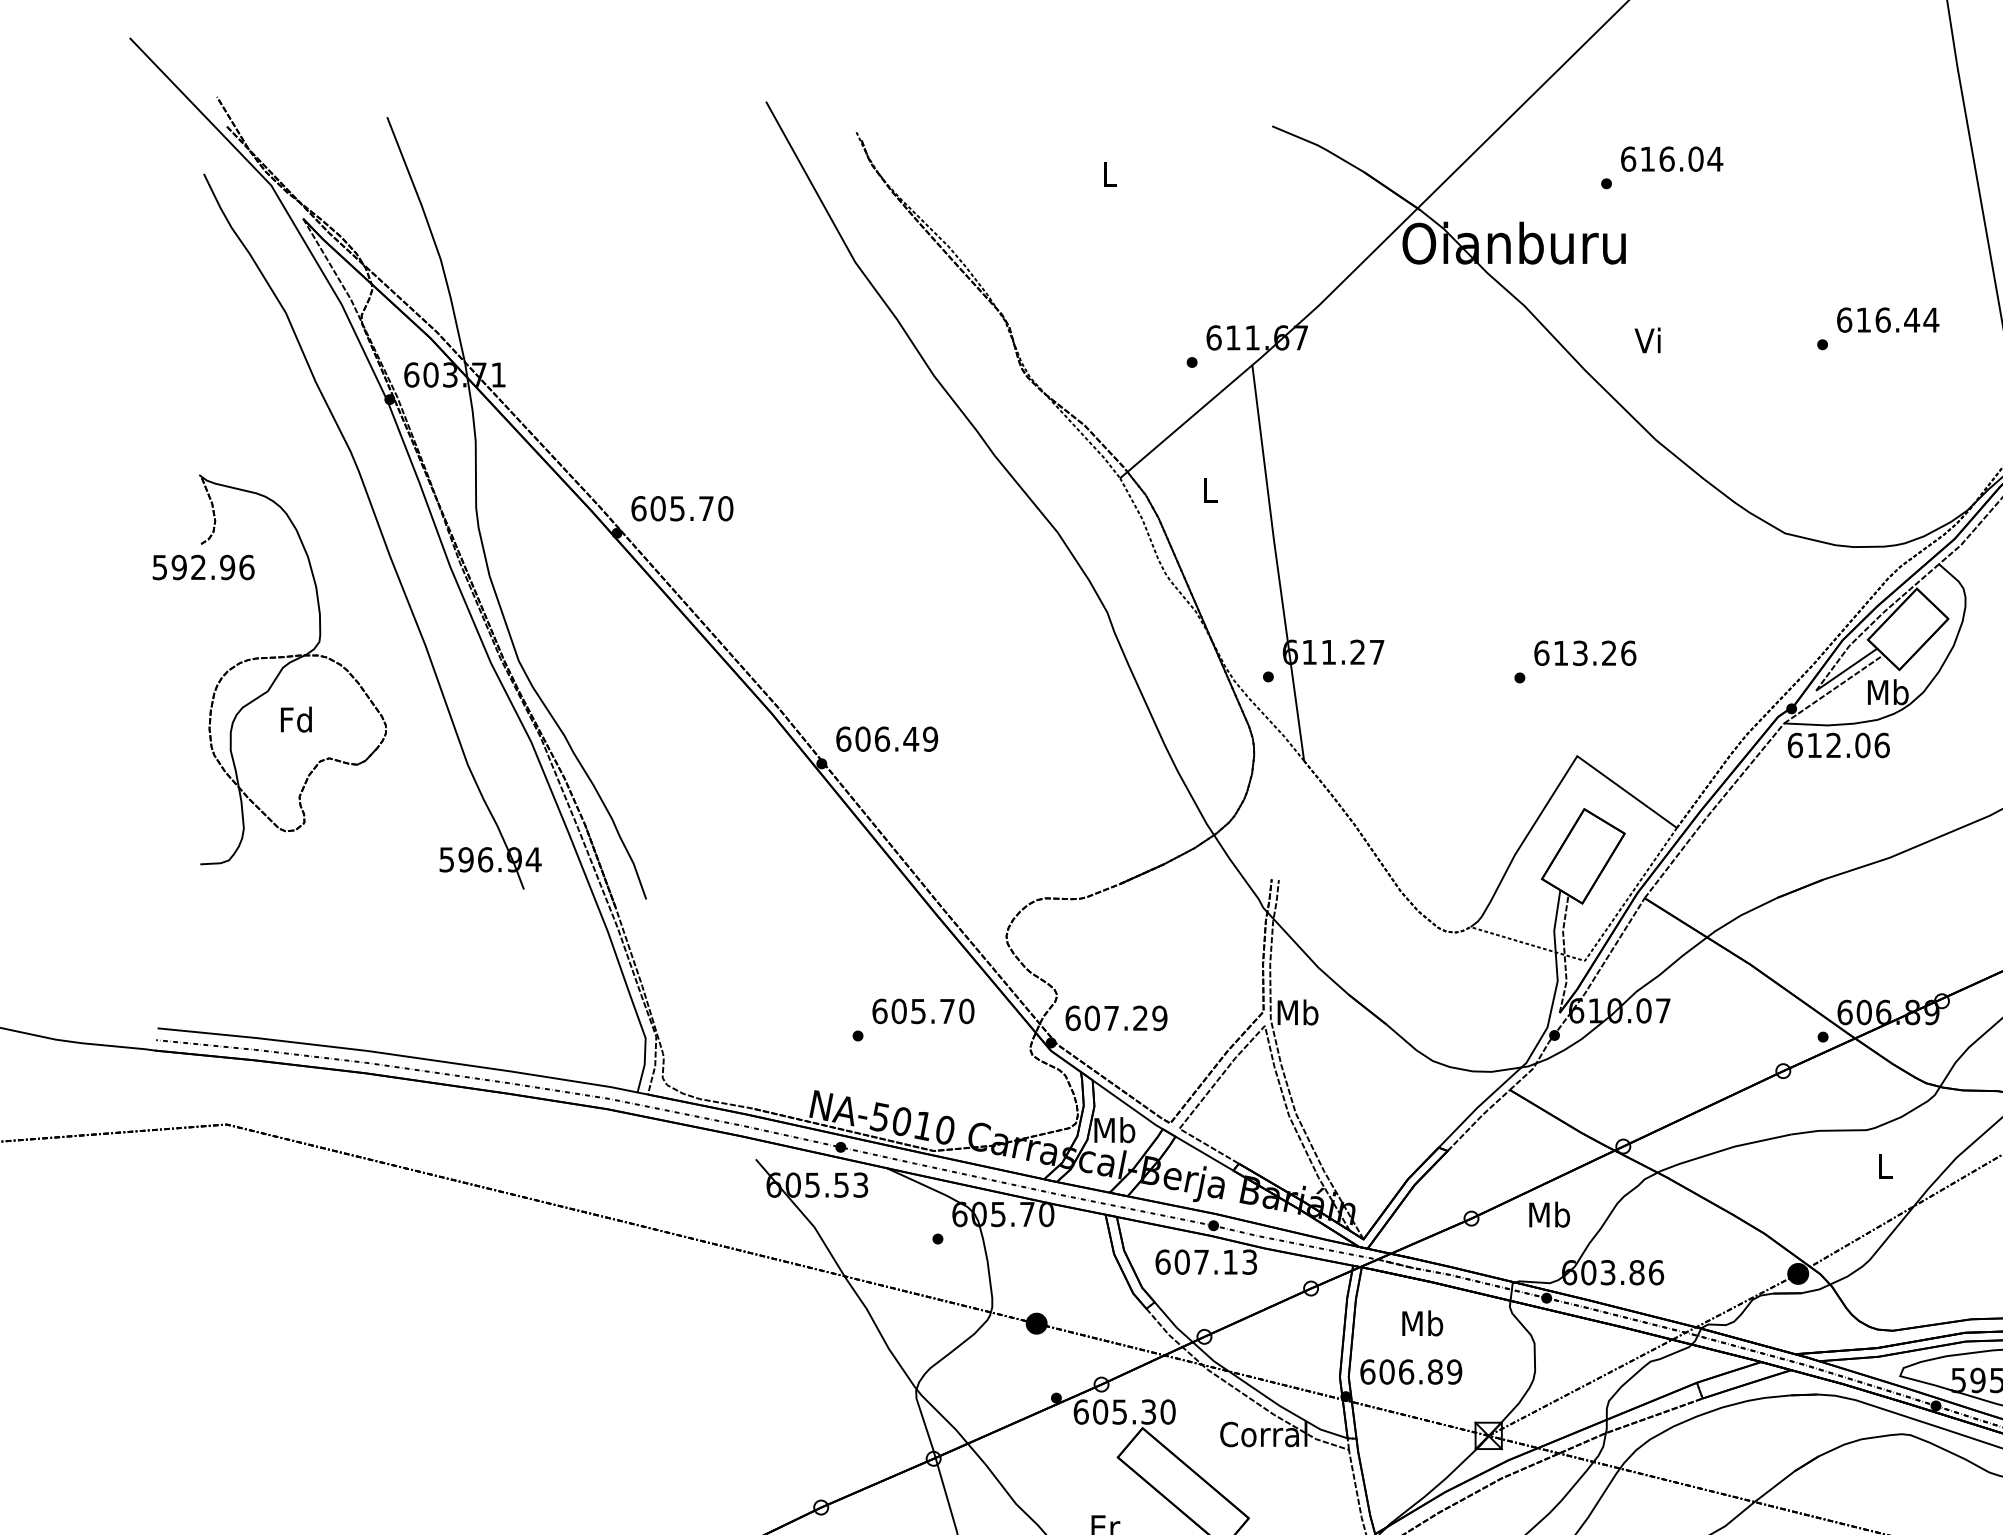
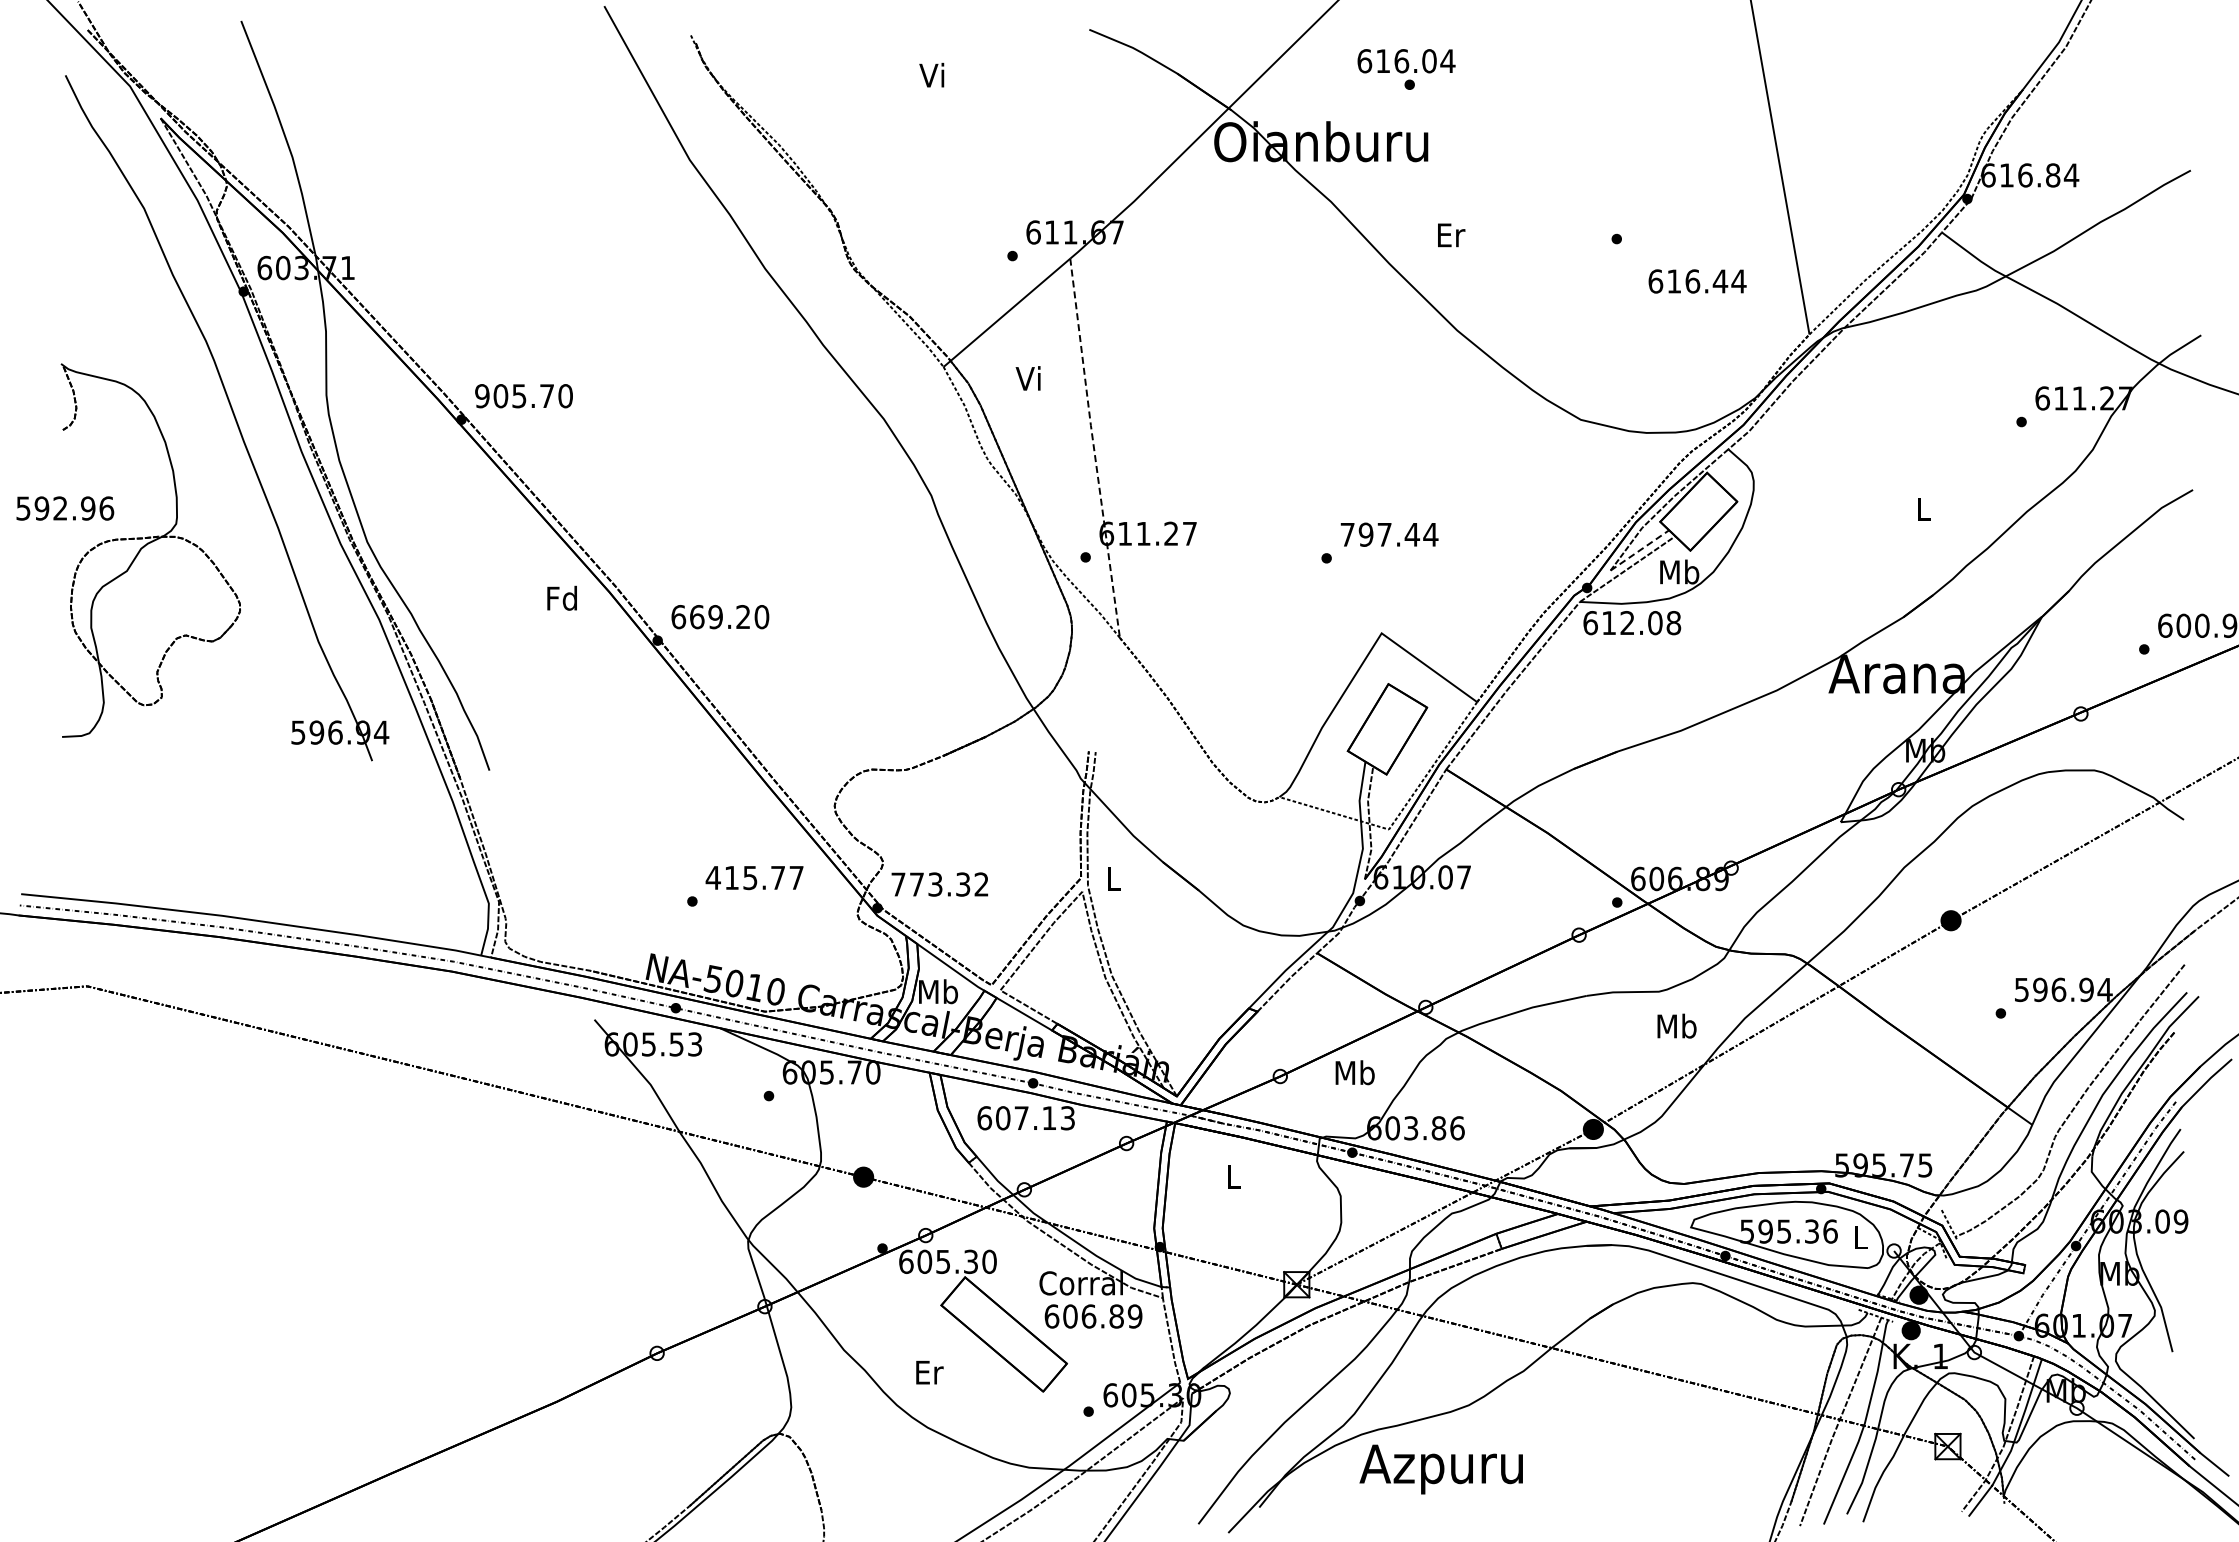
text: (1672, 159) -> (1406, 61), moved
text: (1107, 173) -> (931, 74), L -> Vi
text: (1888, 320) -> (1697, 281), moved
text: (1649, 339) -> (1450, 234), Vi -> Er
text: (1207, 490) -> (1027, 378), L -> Vi
text: (638, 509) -> (482, 396), 605.70 -> 905.70
line: (1277, 563) -> (1094, 448), solid -> dashed
text: (203, 567) -> (65, 508), moved
text: (1585, 653) -> (1389, 534), 613.26 -> 797.44
line: (1846, 669) -> (1639, 550), solid -> dashed
text: (295, 718) -> (561, 597), moved
text: (896, 739) -> (729, 617), 606.49 -> 669.20
text: (1881, 745) -> (1673, 623), 612.06 -> 612.08
text: (922, 1010) -> (754, 877), 605.70 -> 415.77
text: (1297, 1012) -> (1113, 878), Mb -> L
text: (1115, 1018) -> (939, 884), 607.29 -> 773.32
text: (1884, 1165) -> (1676, 1025), L -> Mb
text: (1422, 1322) -> (1233, 1176), Mb -> L
text: (1411, 1372) -> (1093, 1316), moved

